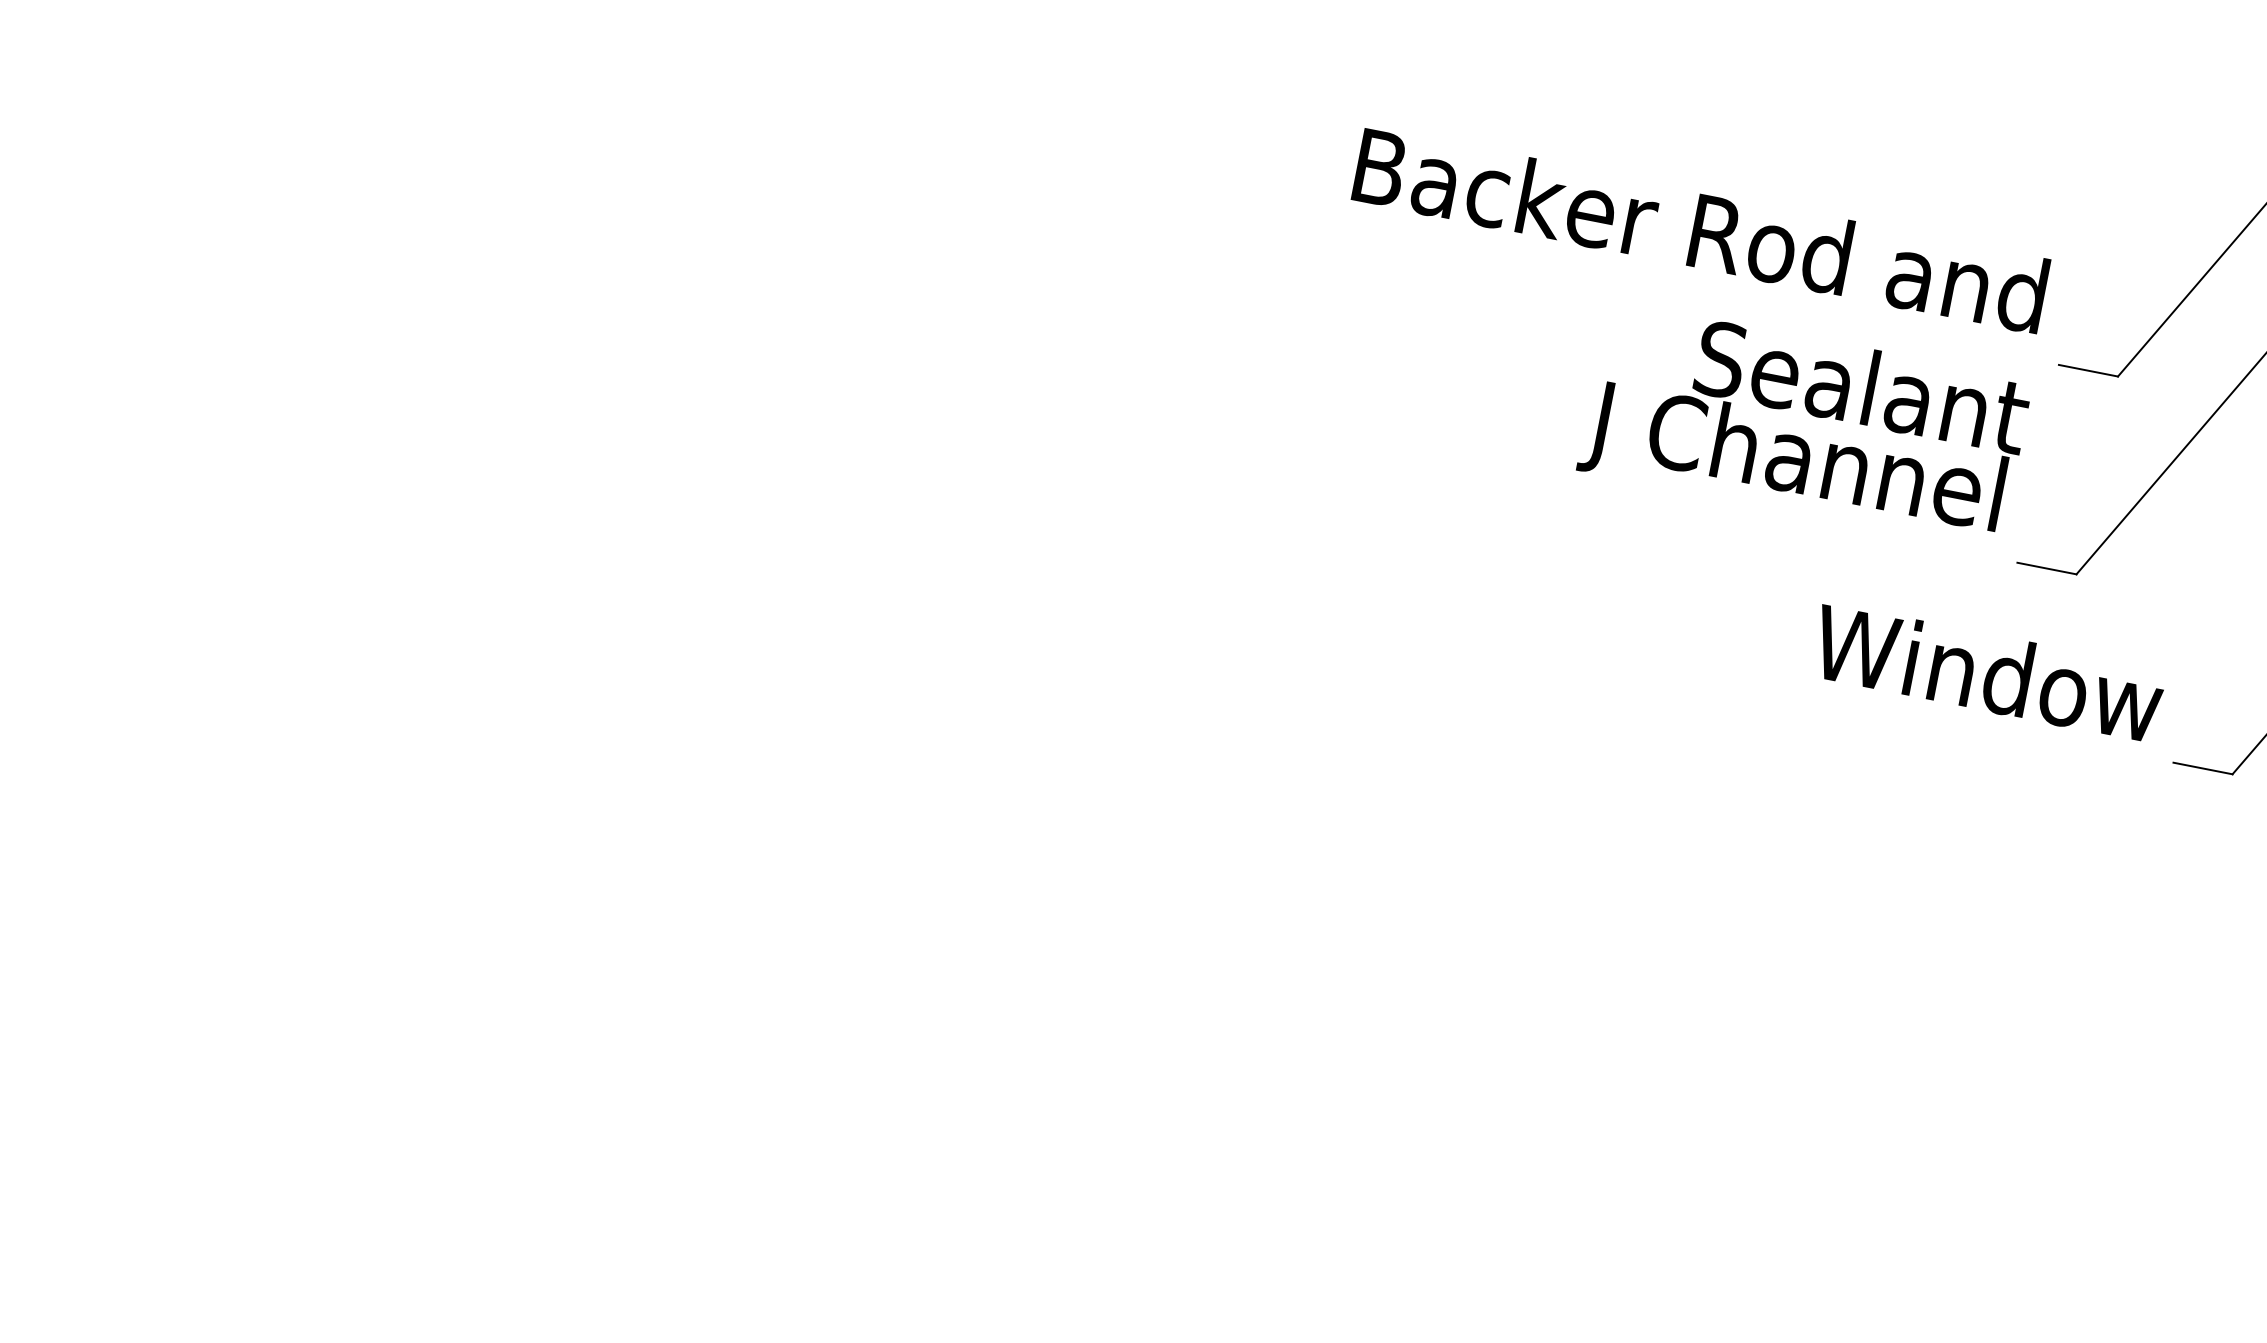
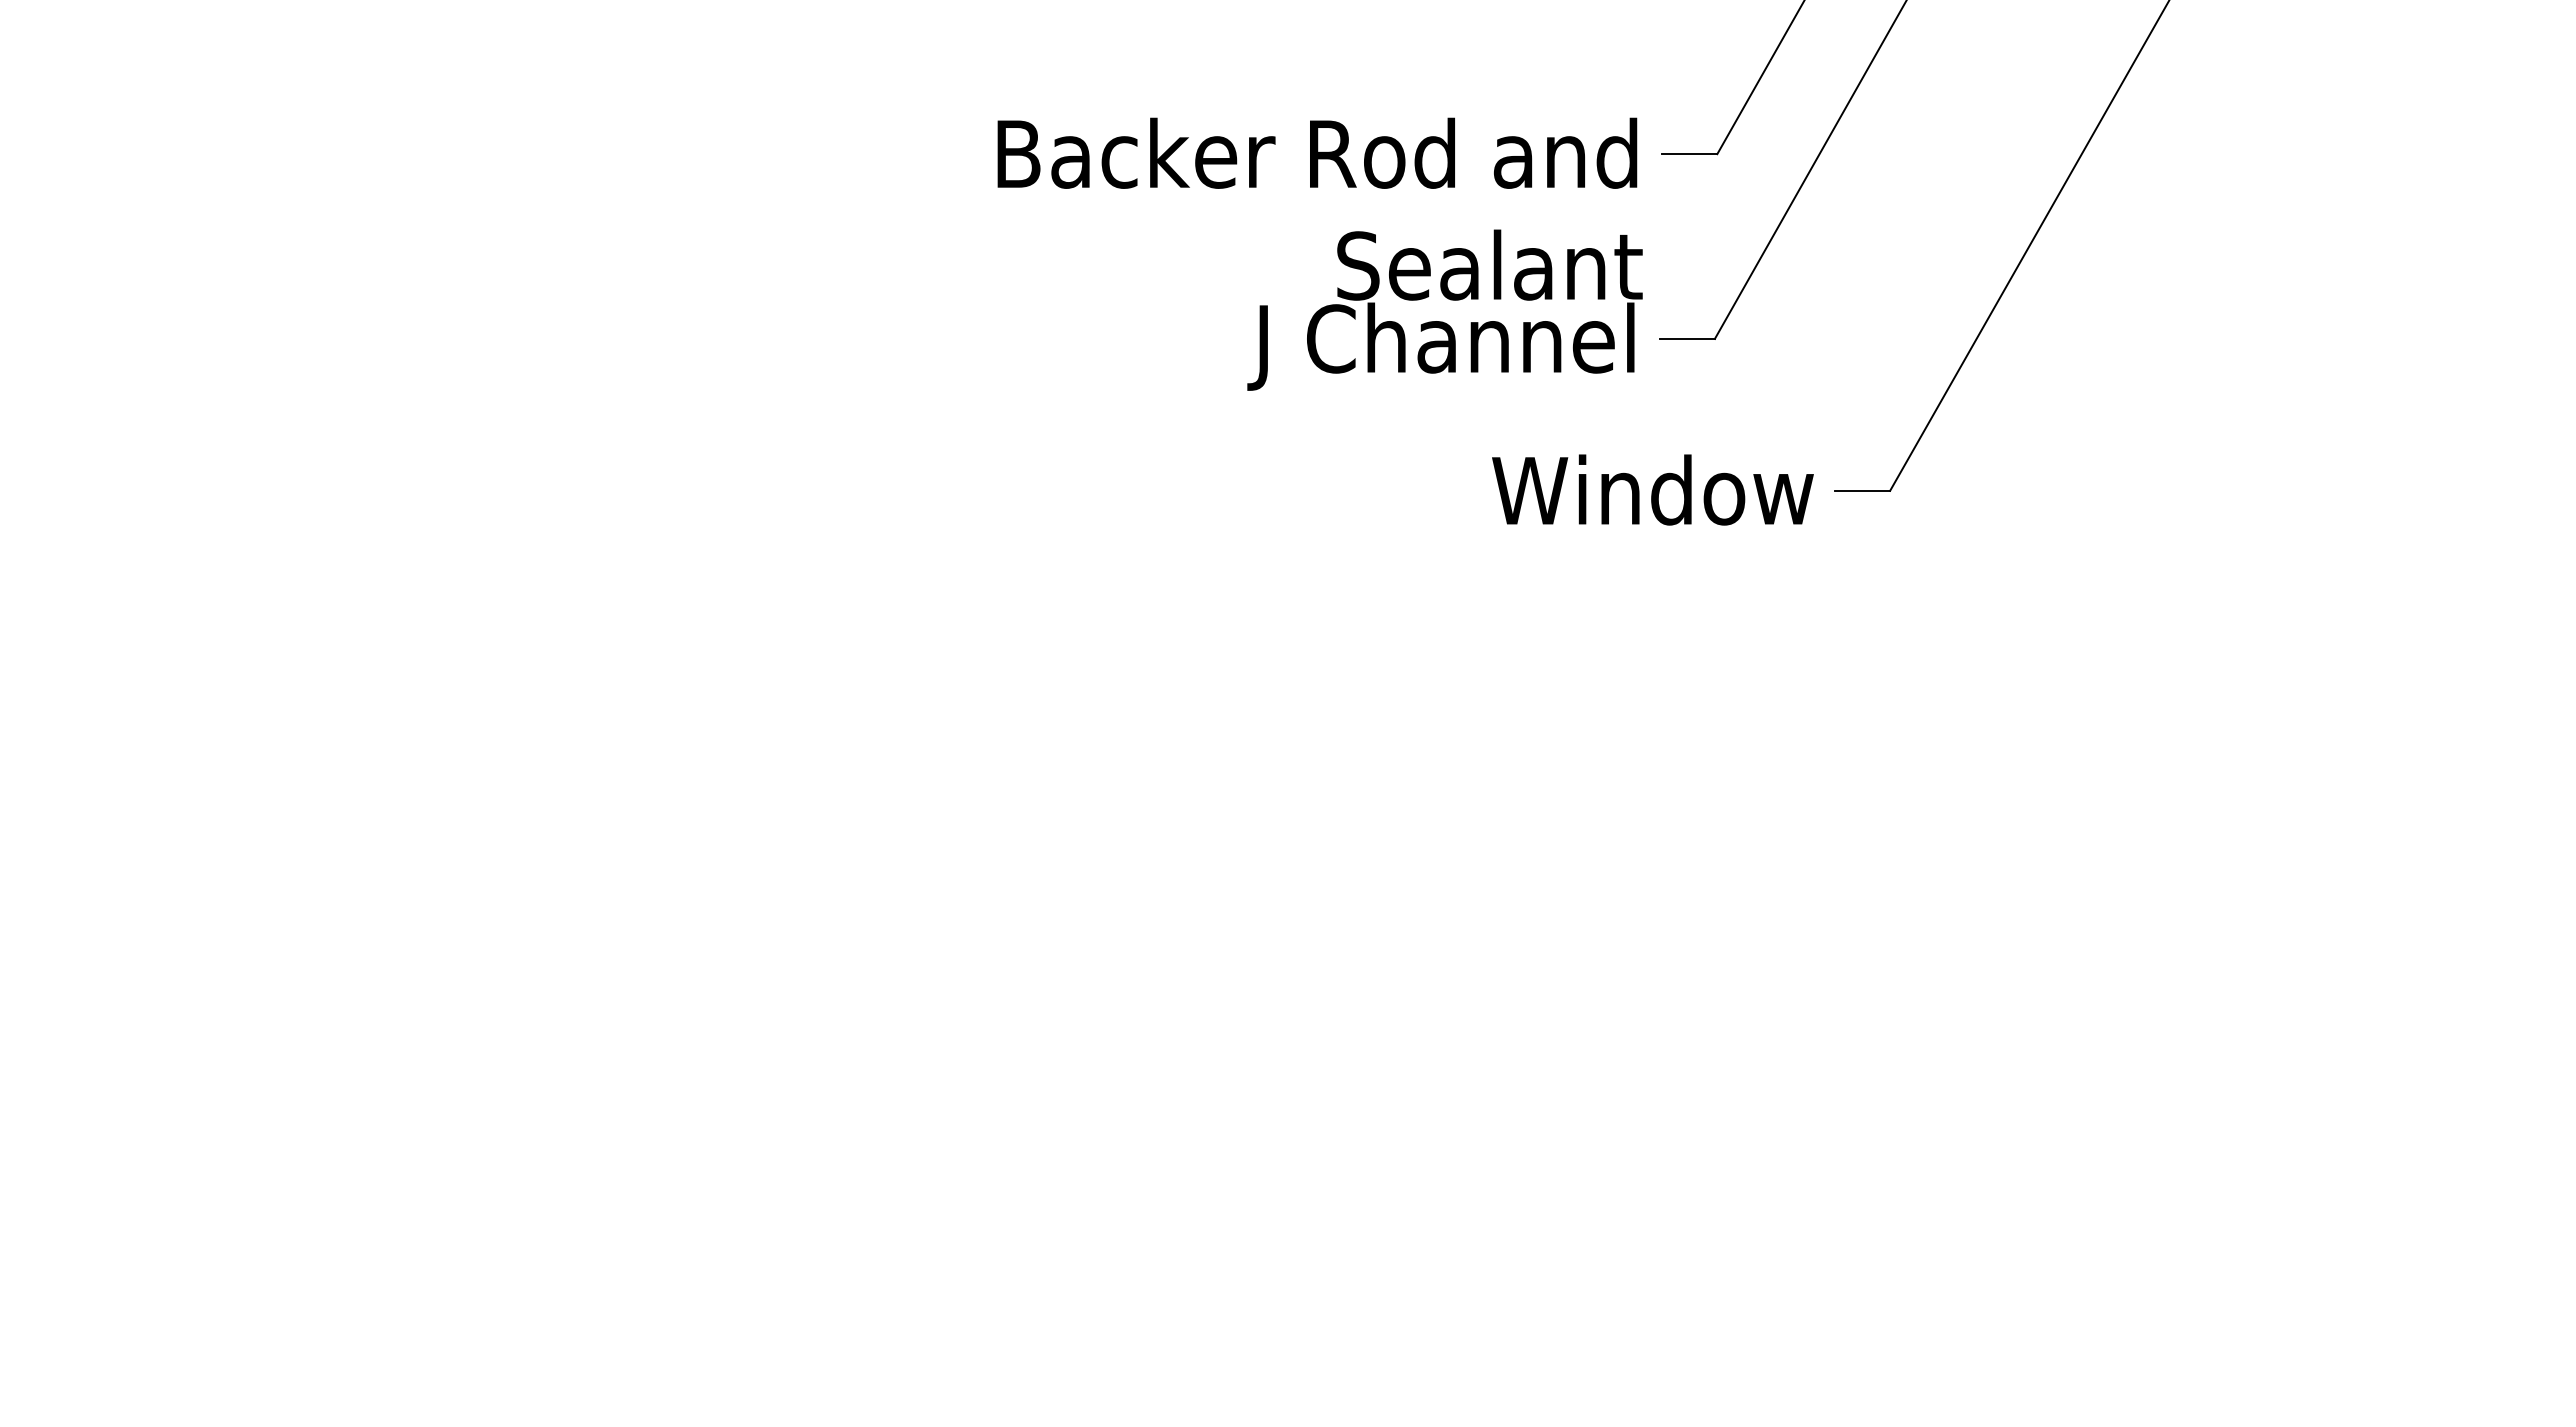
text: (1682, 338) -> (1319, 253), moved
text: (1987, 672) -> (1652, 489), moved

